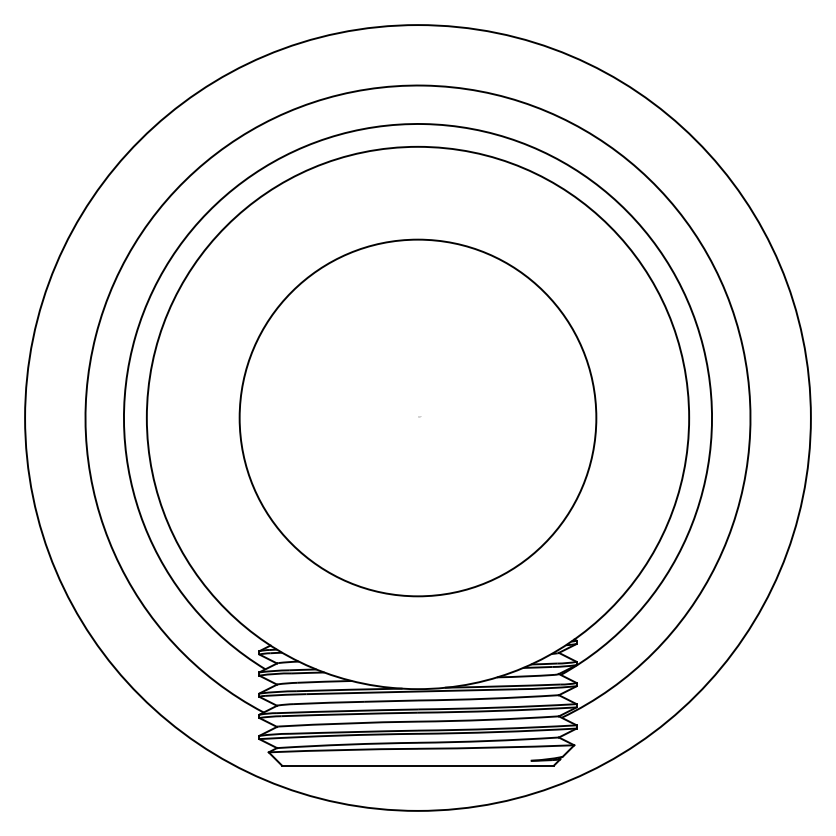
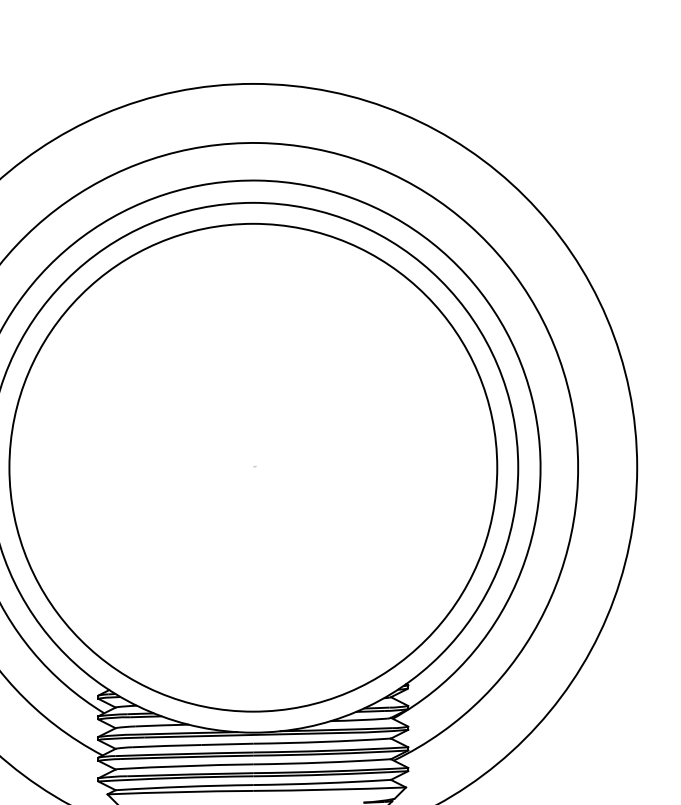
circle: (417, 417) -> (252, 467), size x1.4

